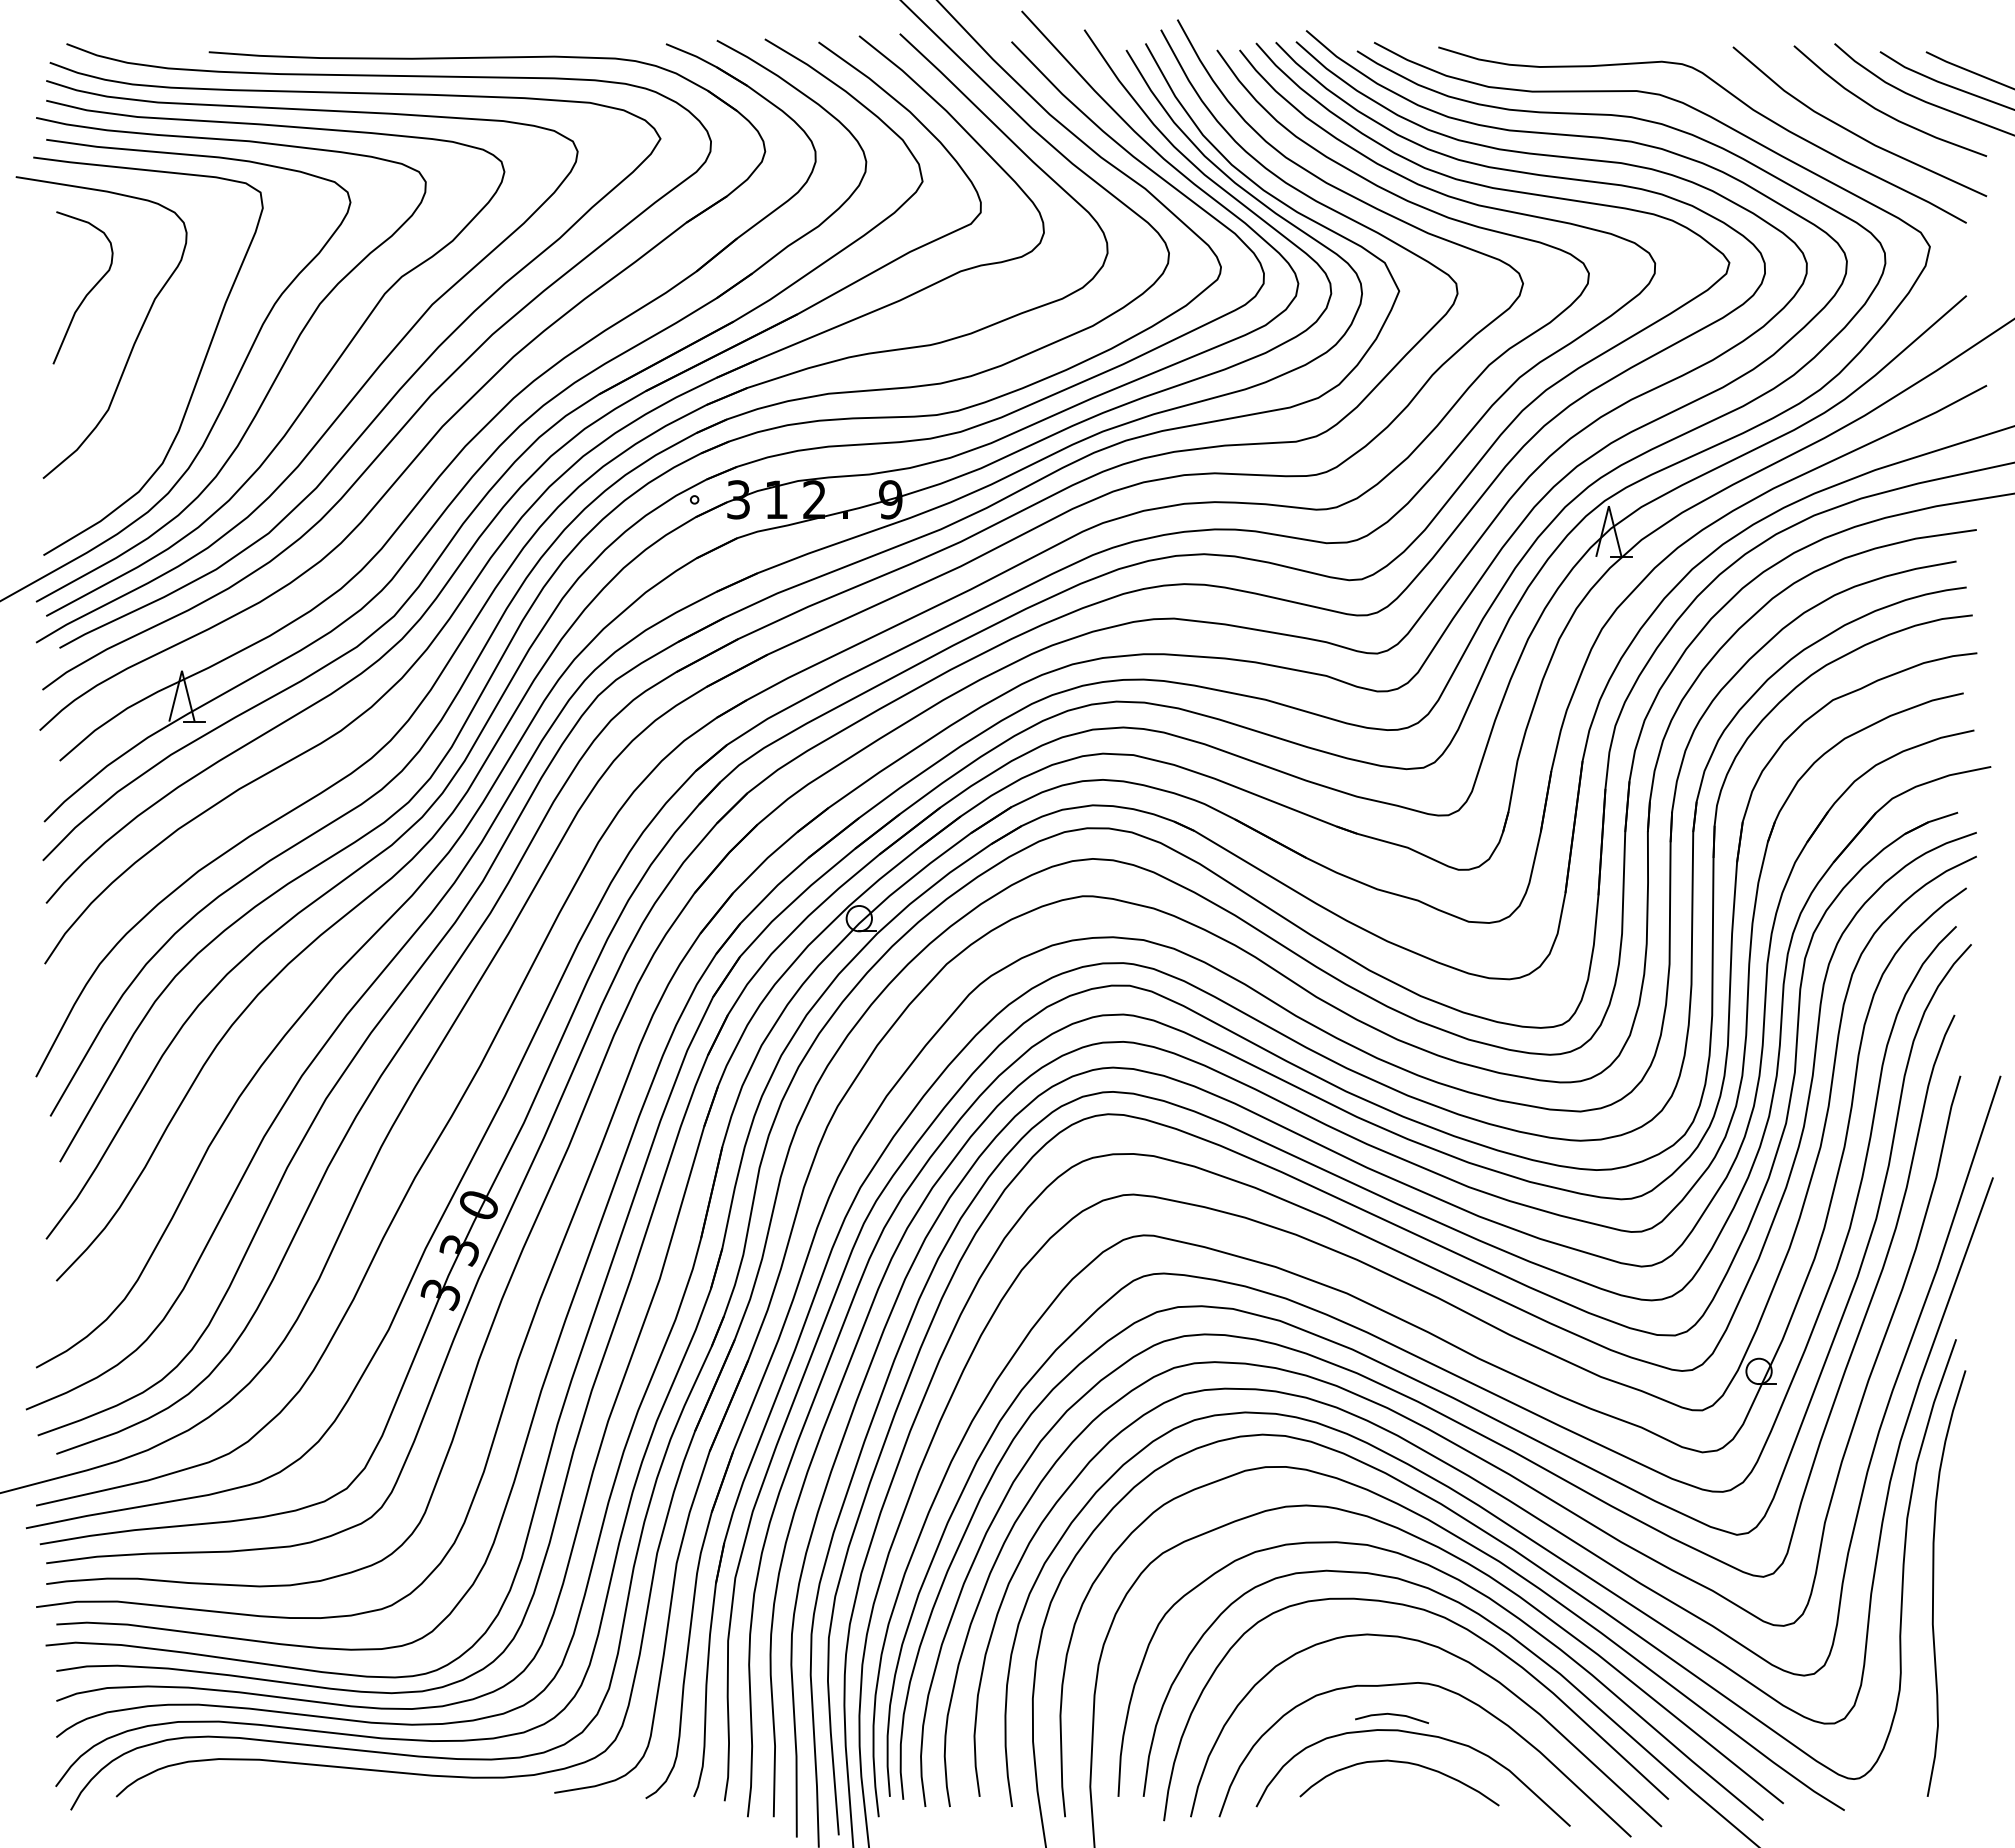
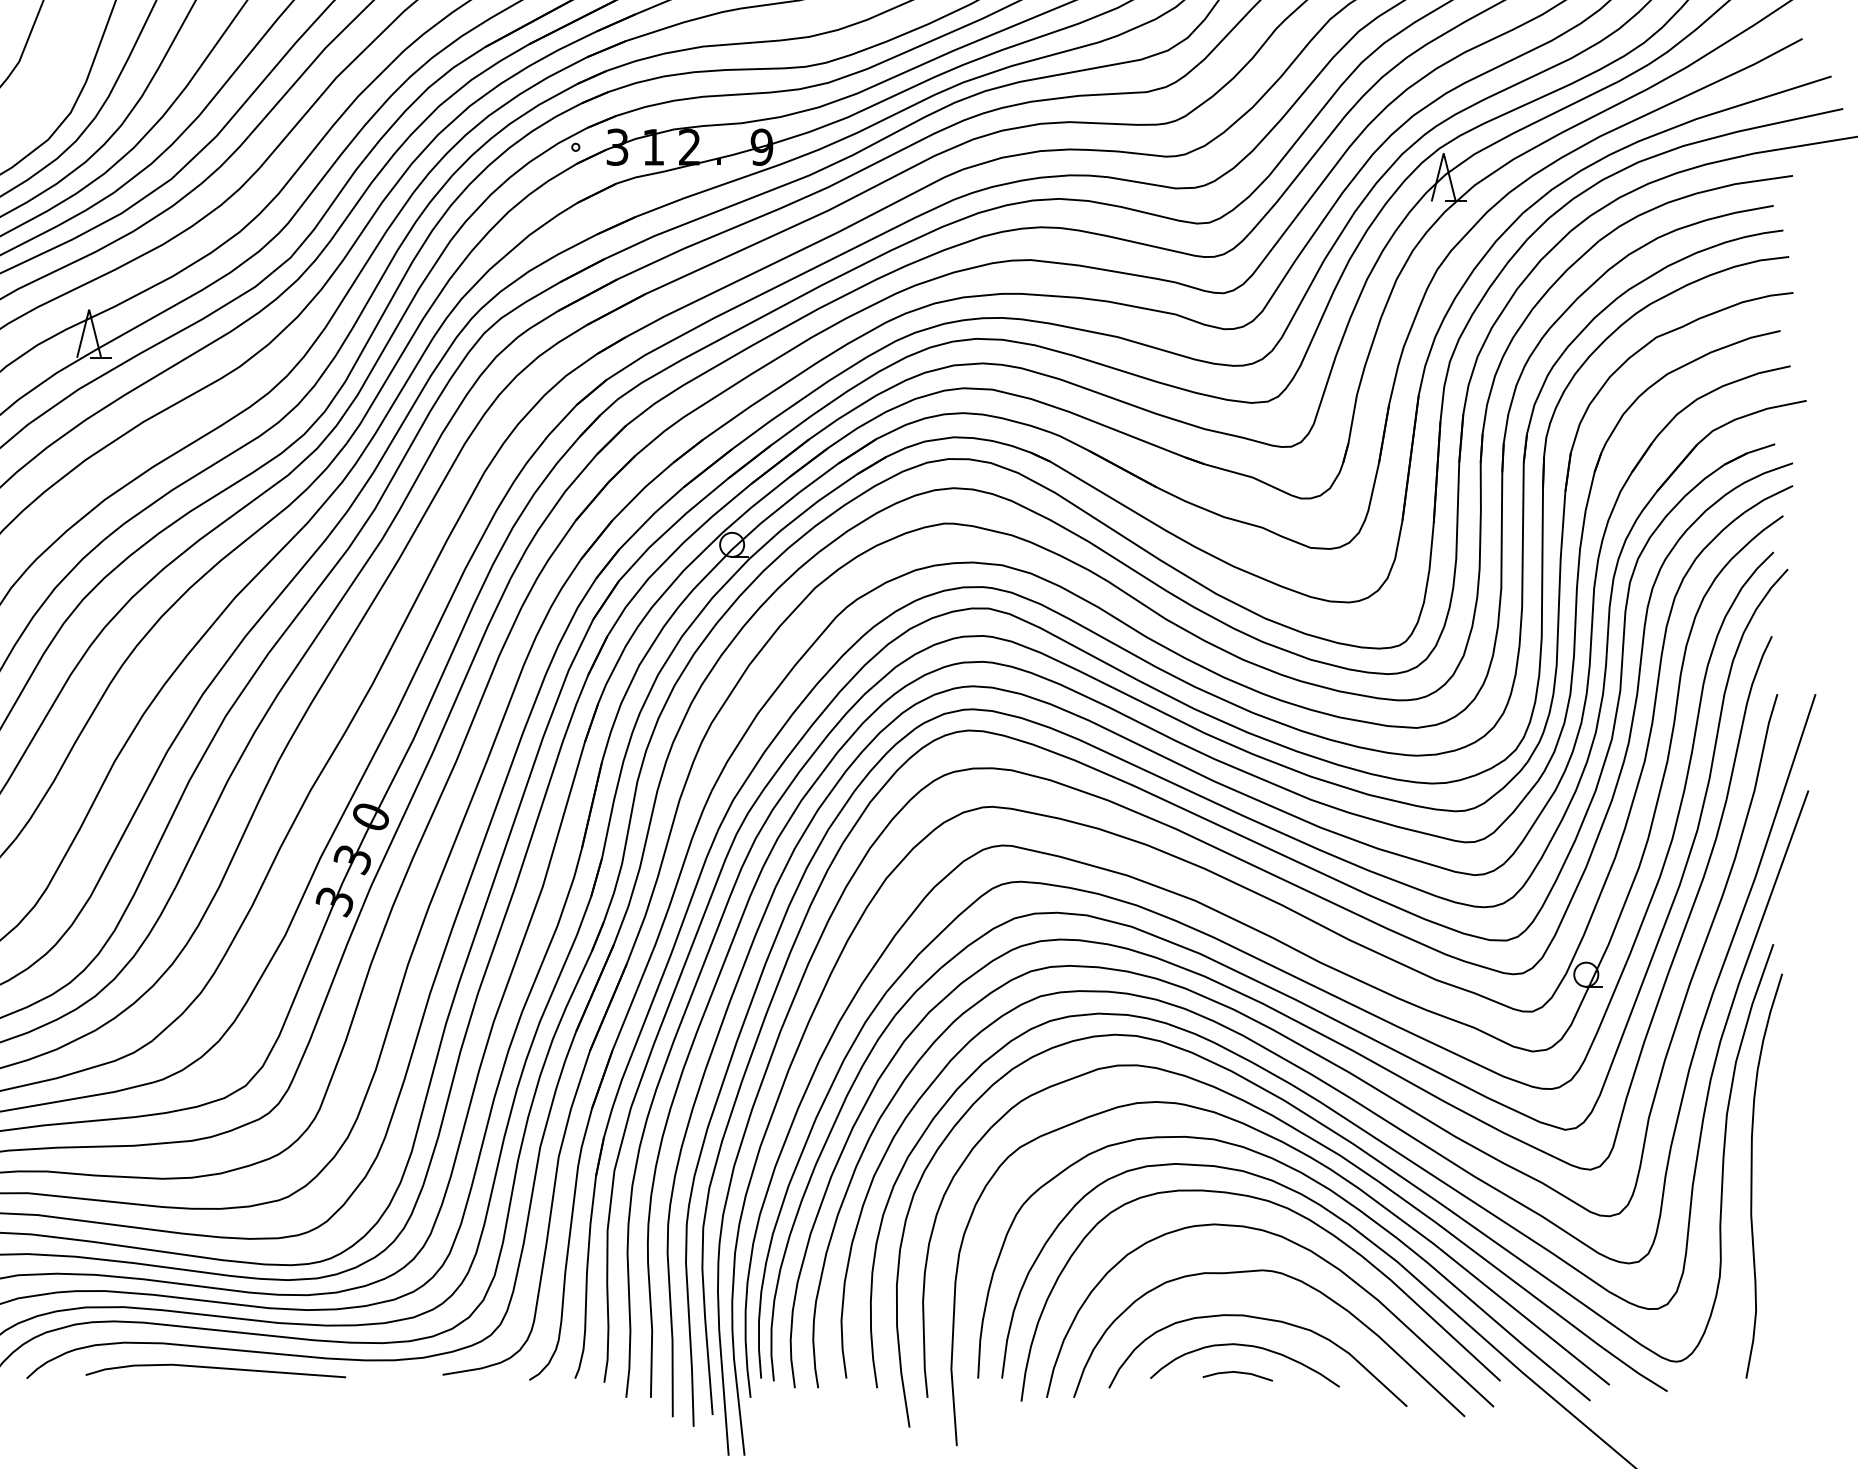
line: (1392, 1715) -> (1238, 1373), moved
line: (315, 1786) -> (215, 1368), added

